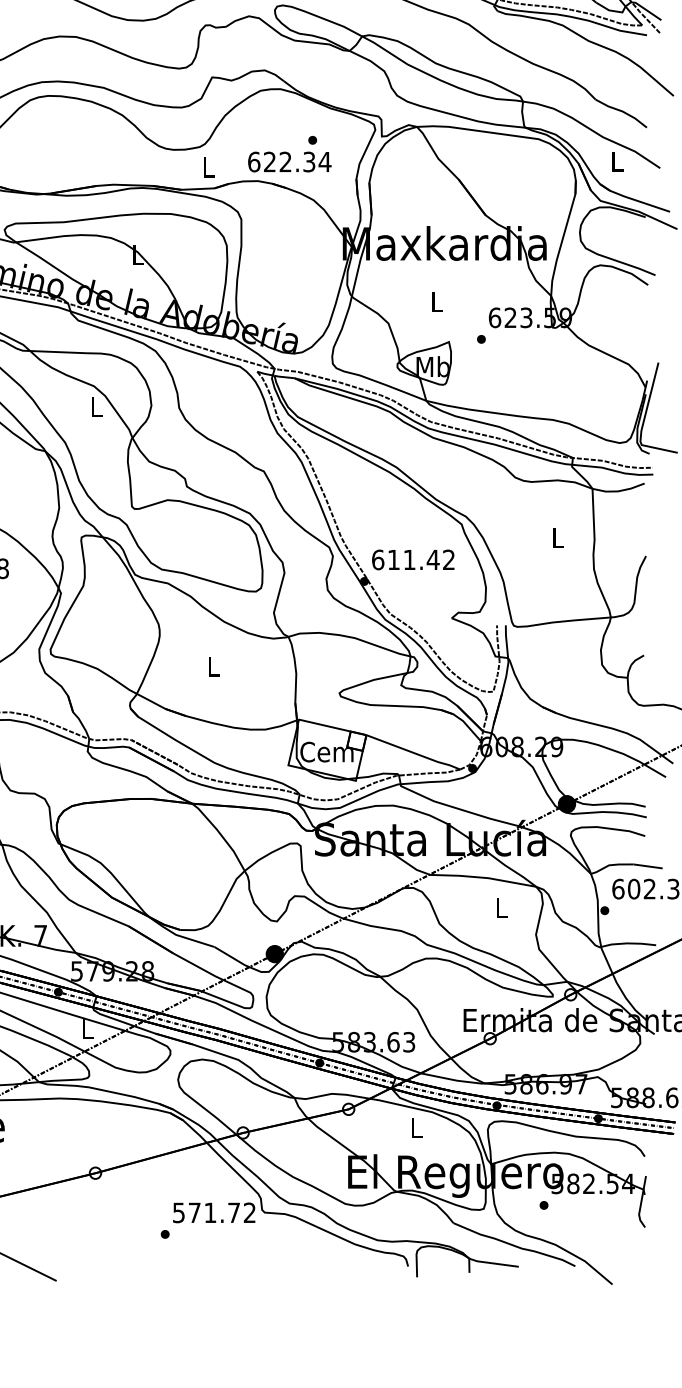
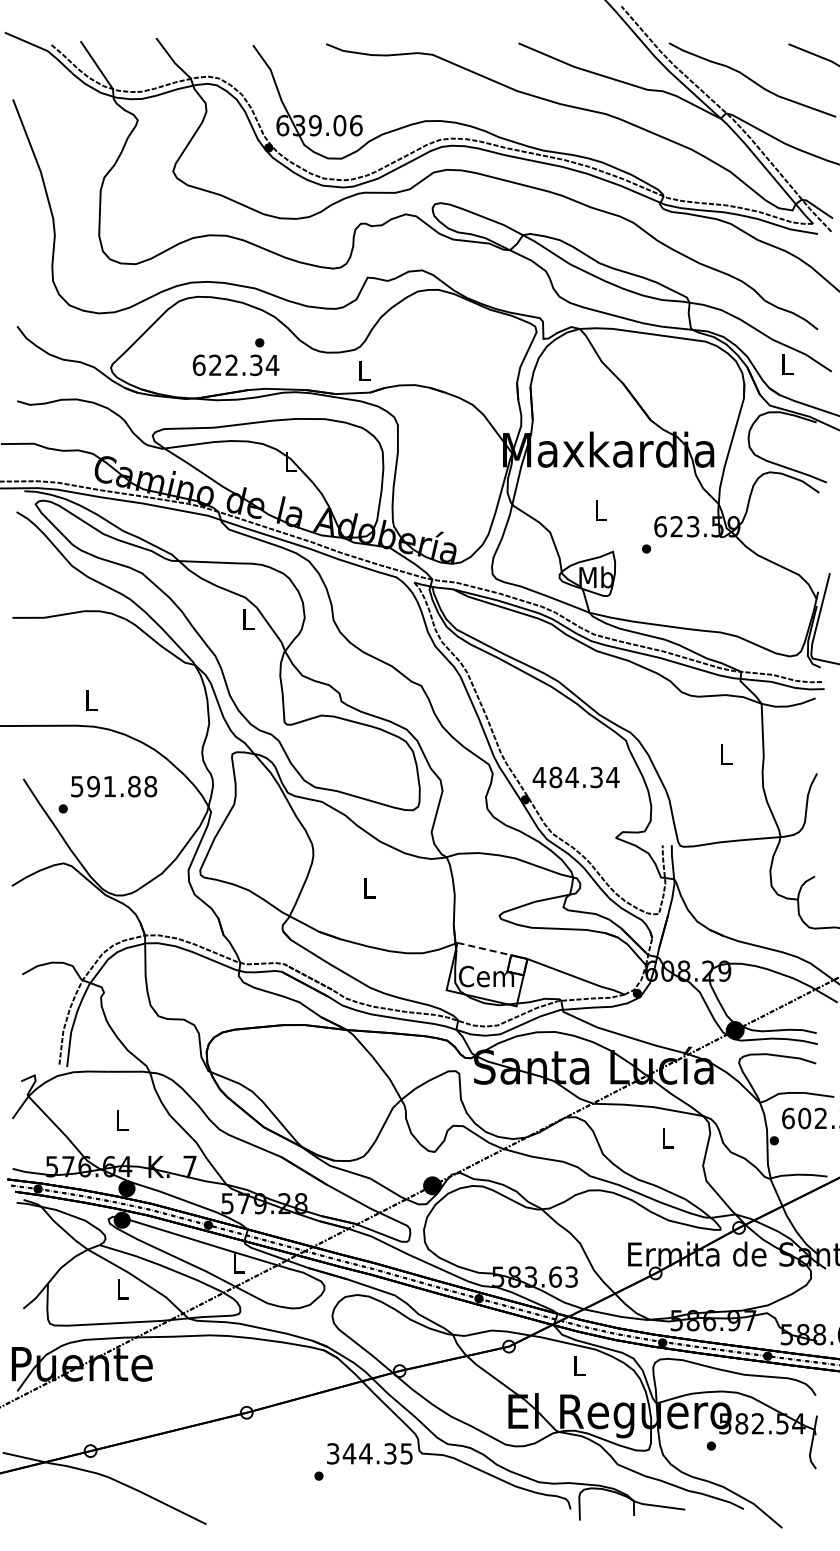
text: (289, 154) -> (235, 357), moved
text: (412, 559) -> (575, 777), 611.42 -> 484.34
line: (324, 725) -> (484, 949), solid -> dashed
text: (213, 1212) -> (369, 1453), 571.72 -> 344.35

